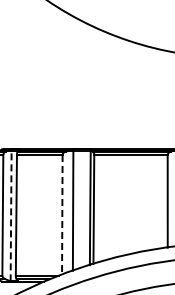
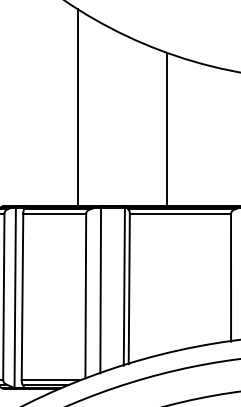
line: (56, 77) -> (77, 107), added
line: (121, 94) -> (167, 130), added
line: (11, 214) -> (15, 295), dashed -> solid
line: (62, 214) -> (86, 295), dashed -> solid

